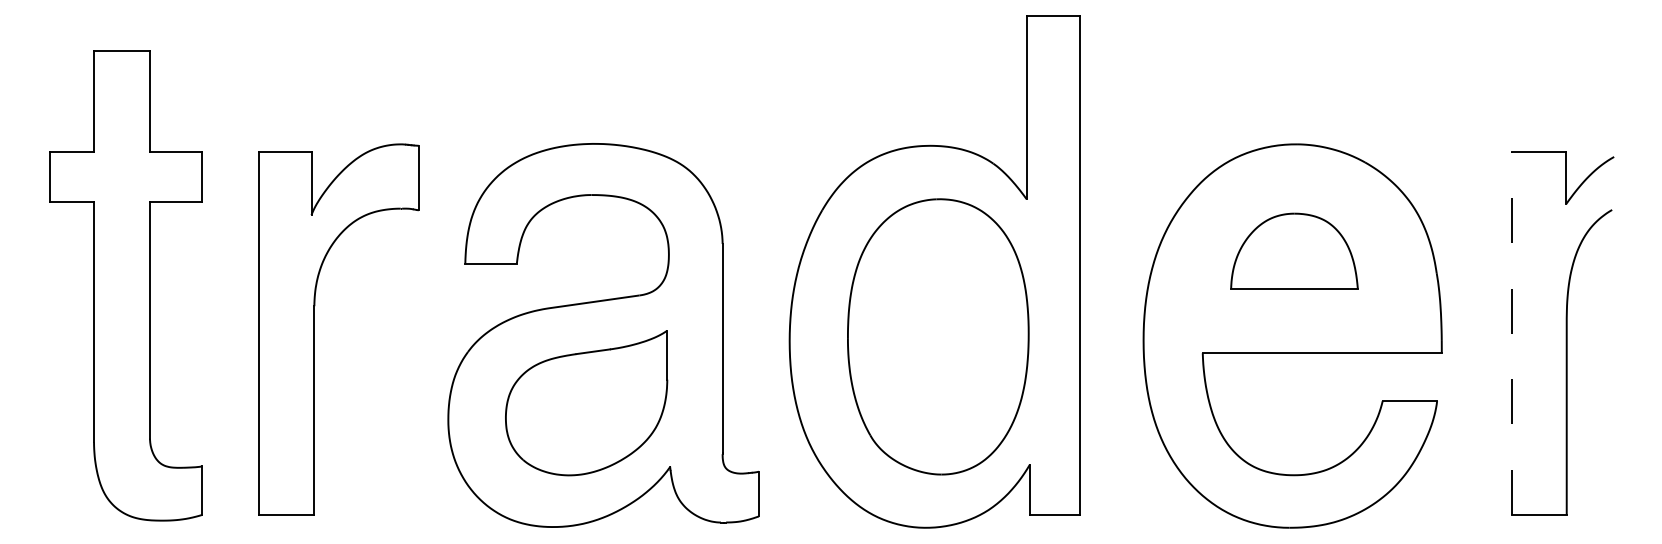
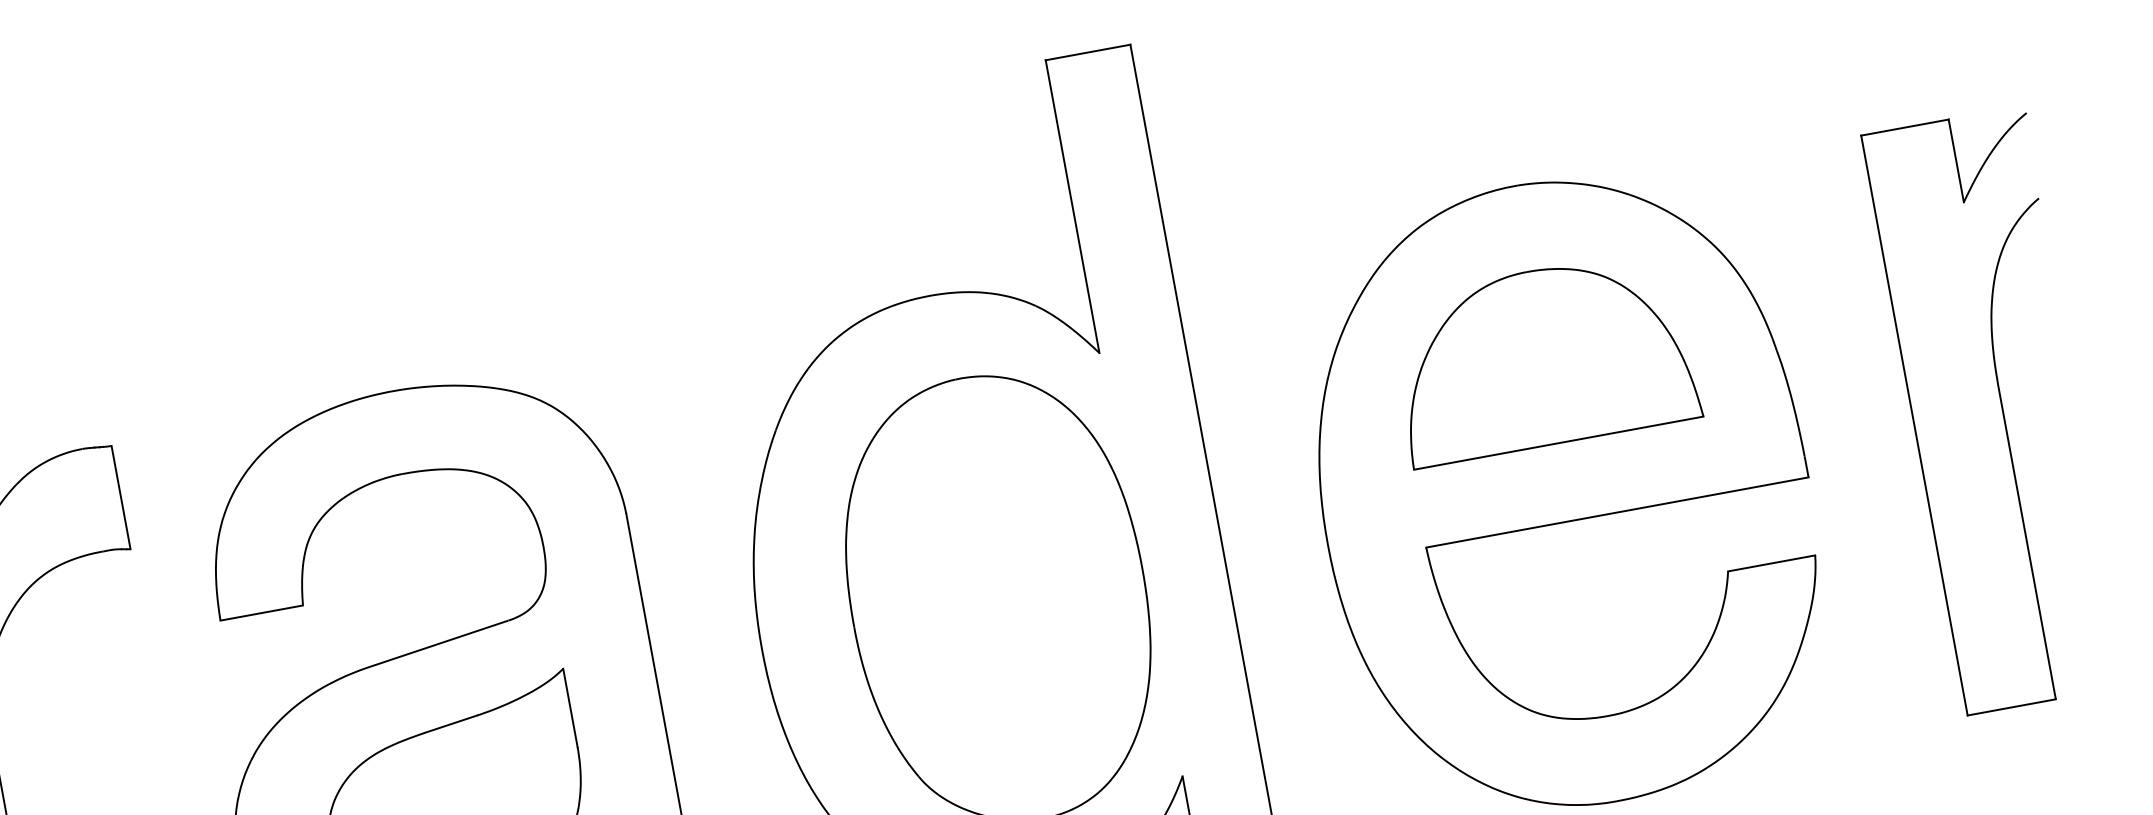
part: (1294, 250) -> (1542, 356), size x1.43
line: (1511, 333) -> (1914, 425), dashed -> solid

